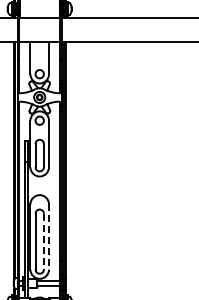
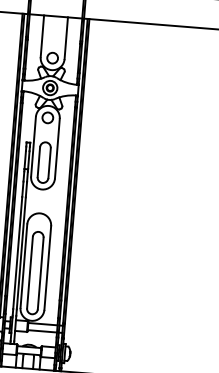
line: (49, 237) -> (48, 268), dashed -> solid
line: (43, 241) -> (40, 273), dashed -> solid

